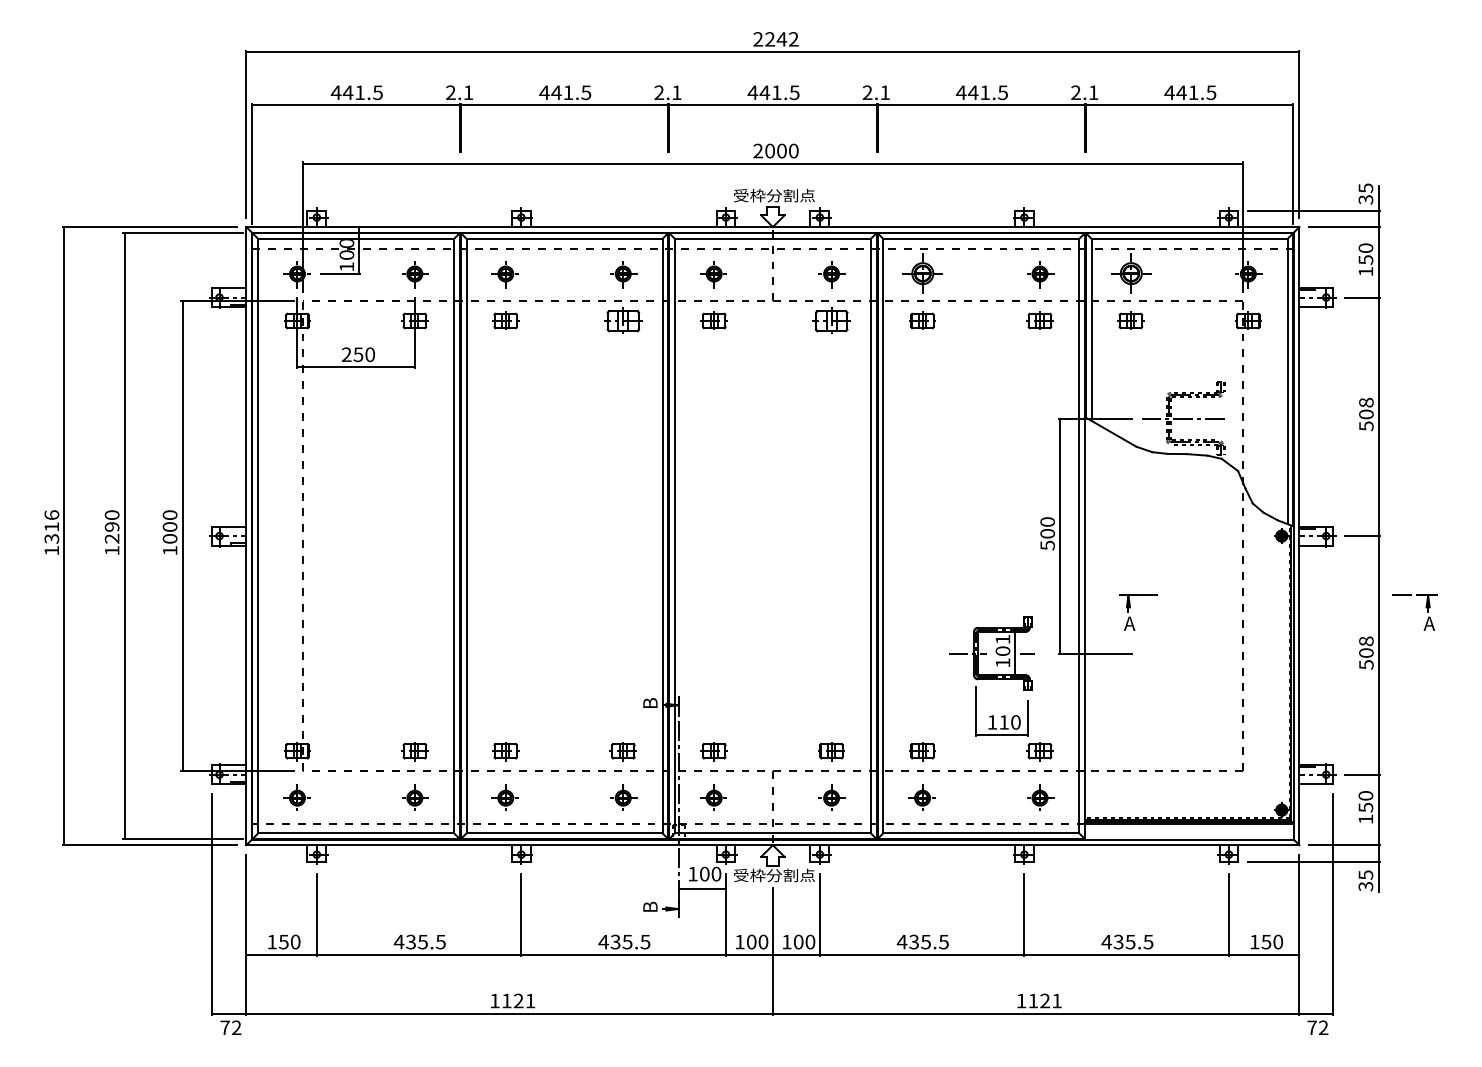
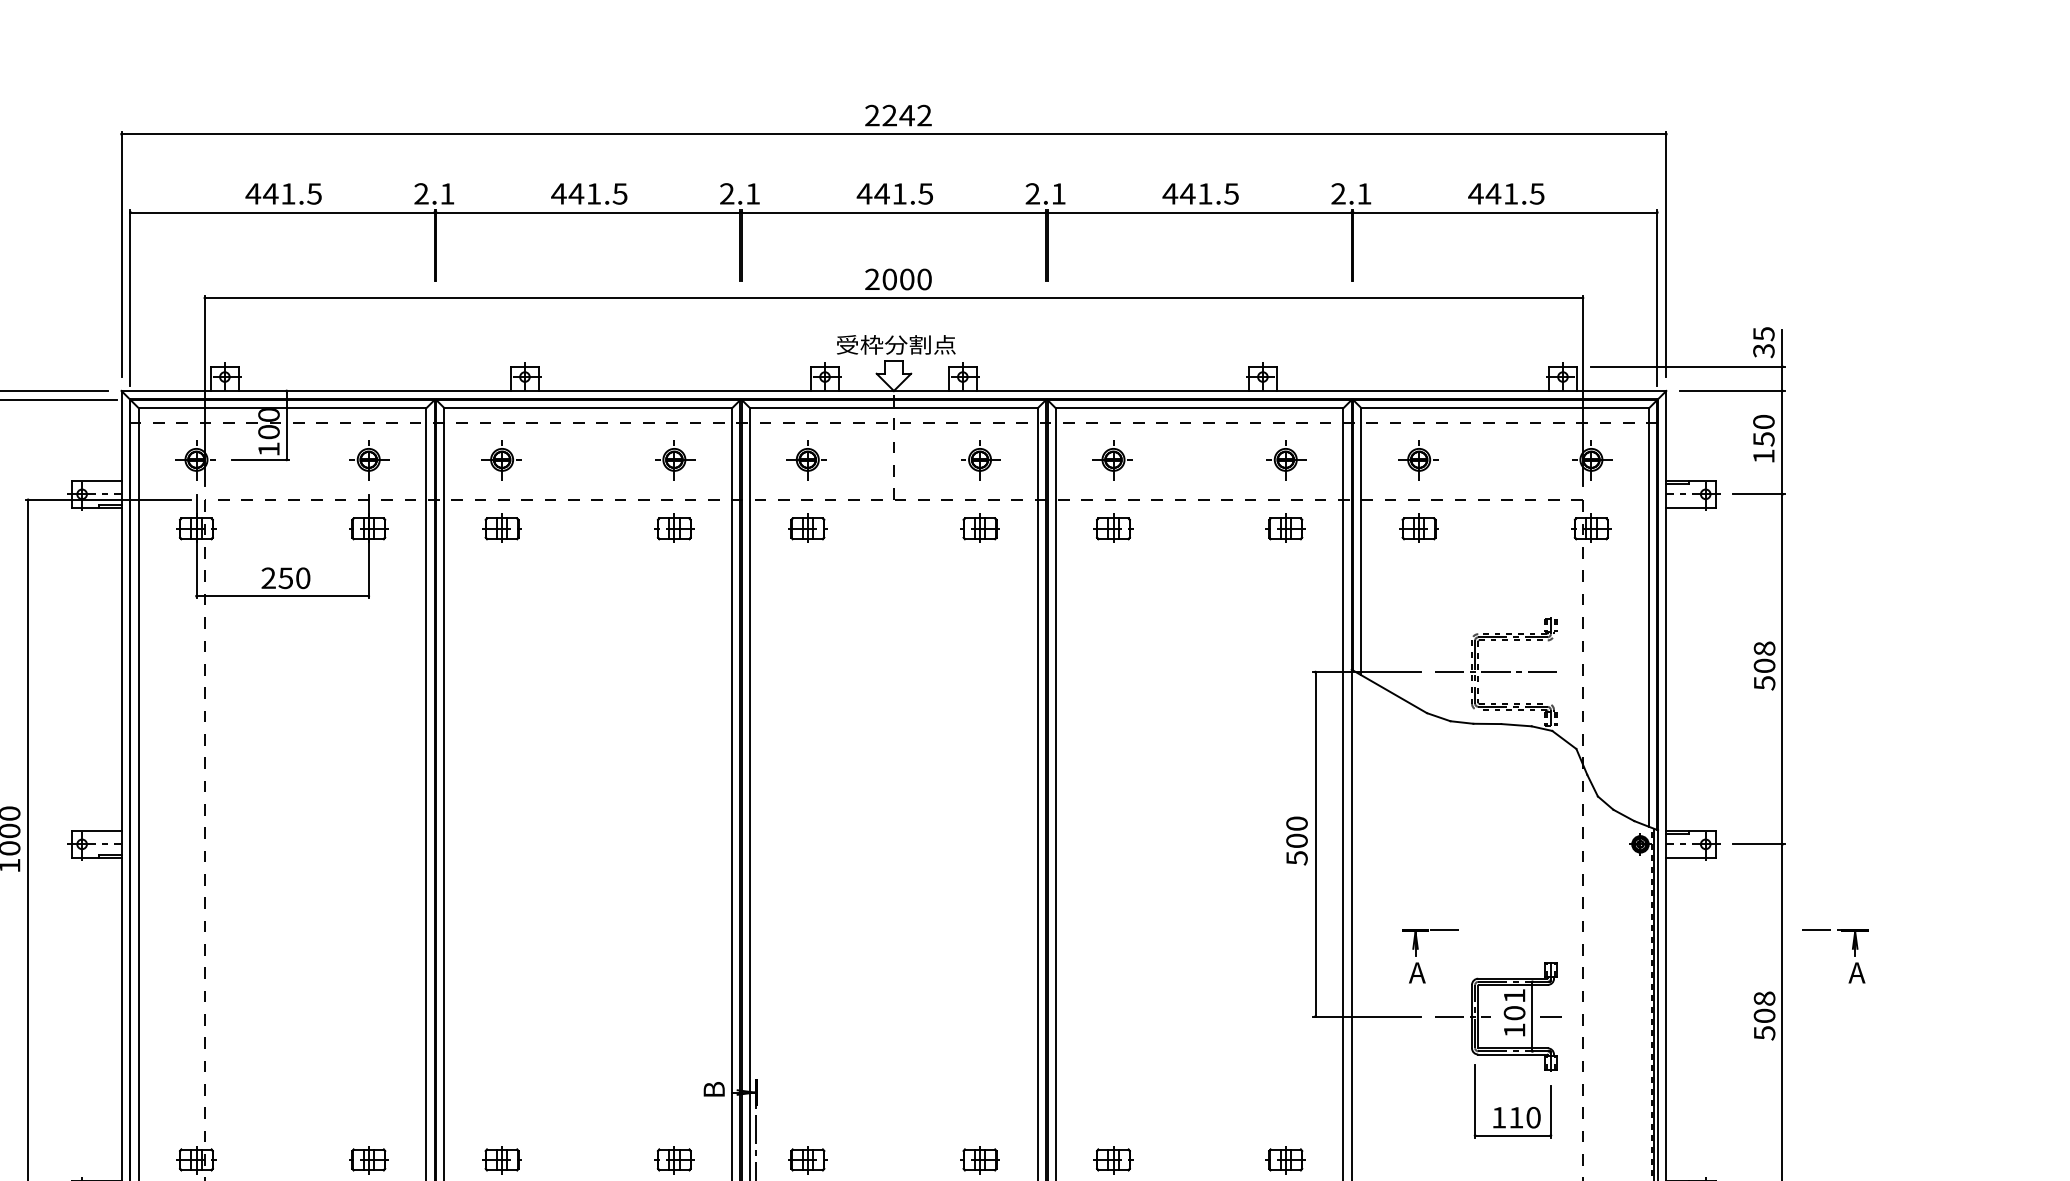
part: (921, 274) -> (1111, 460), size x0.71
part: (1129, 274) -> (1417, 460), size x0.71
part: (622, 320) -> (673, 528), size x0.71
part: (831, 320) -> (979, 528), size x0.71
part: (991, 676) -> (1497, 1050), moved

